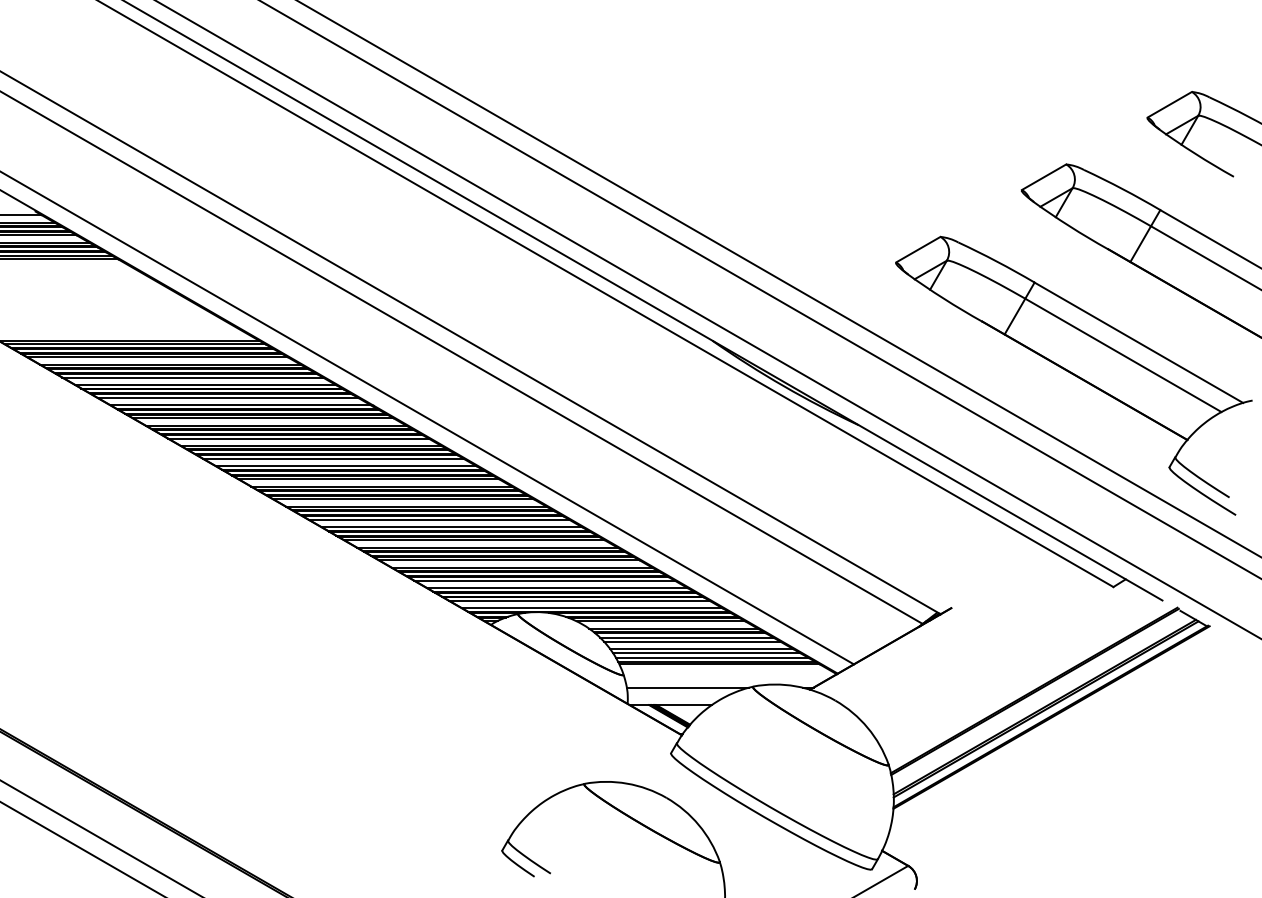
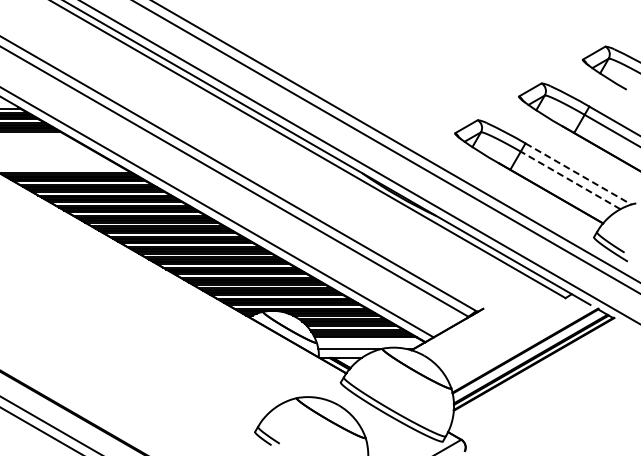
line: (1138, 343) -> (578, 174), solid -> dashed
line: (1123, 355) -> (570, 180), solid -> dashed

